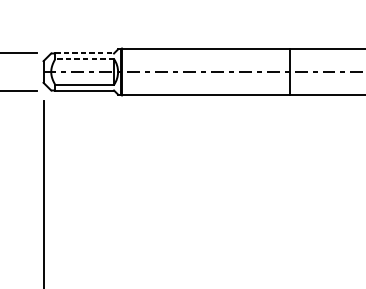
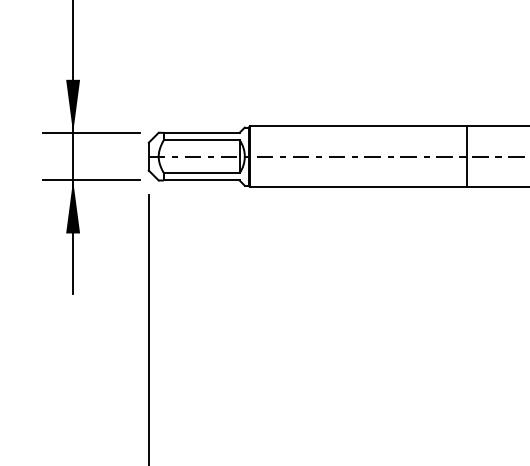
line: (84, 53) -> (201, 132), dashed -> solid
line: (84, 59) -> (201, 140), dashed -> solid

